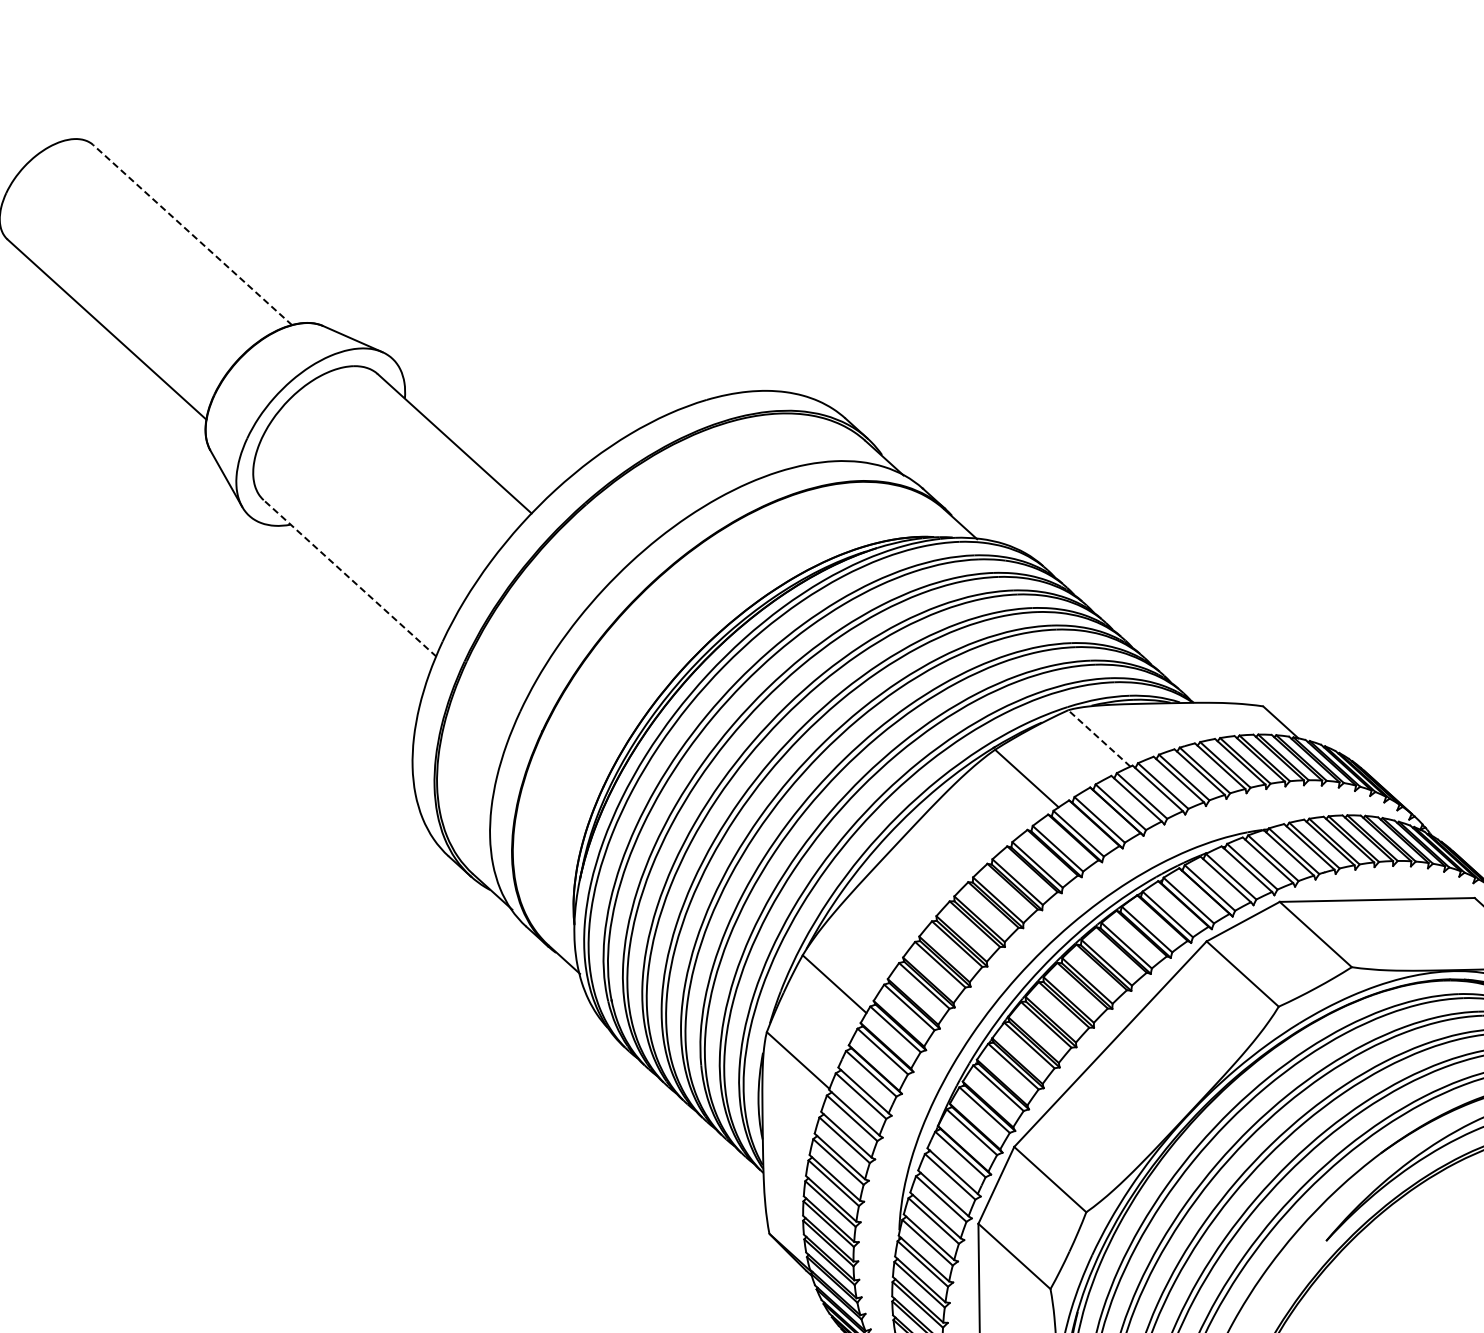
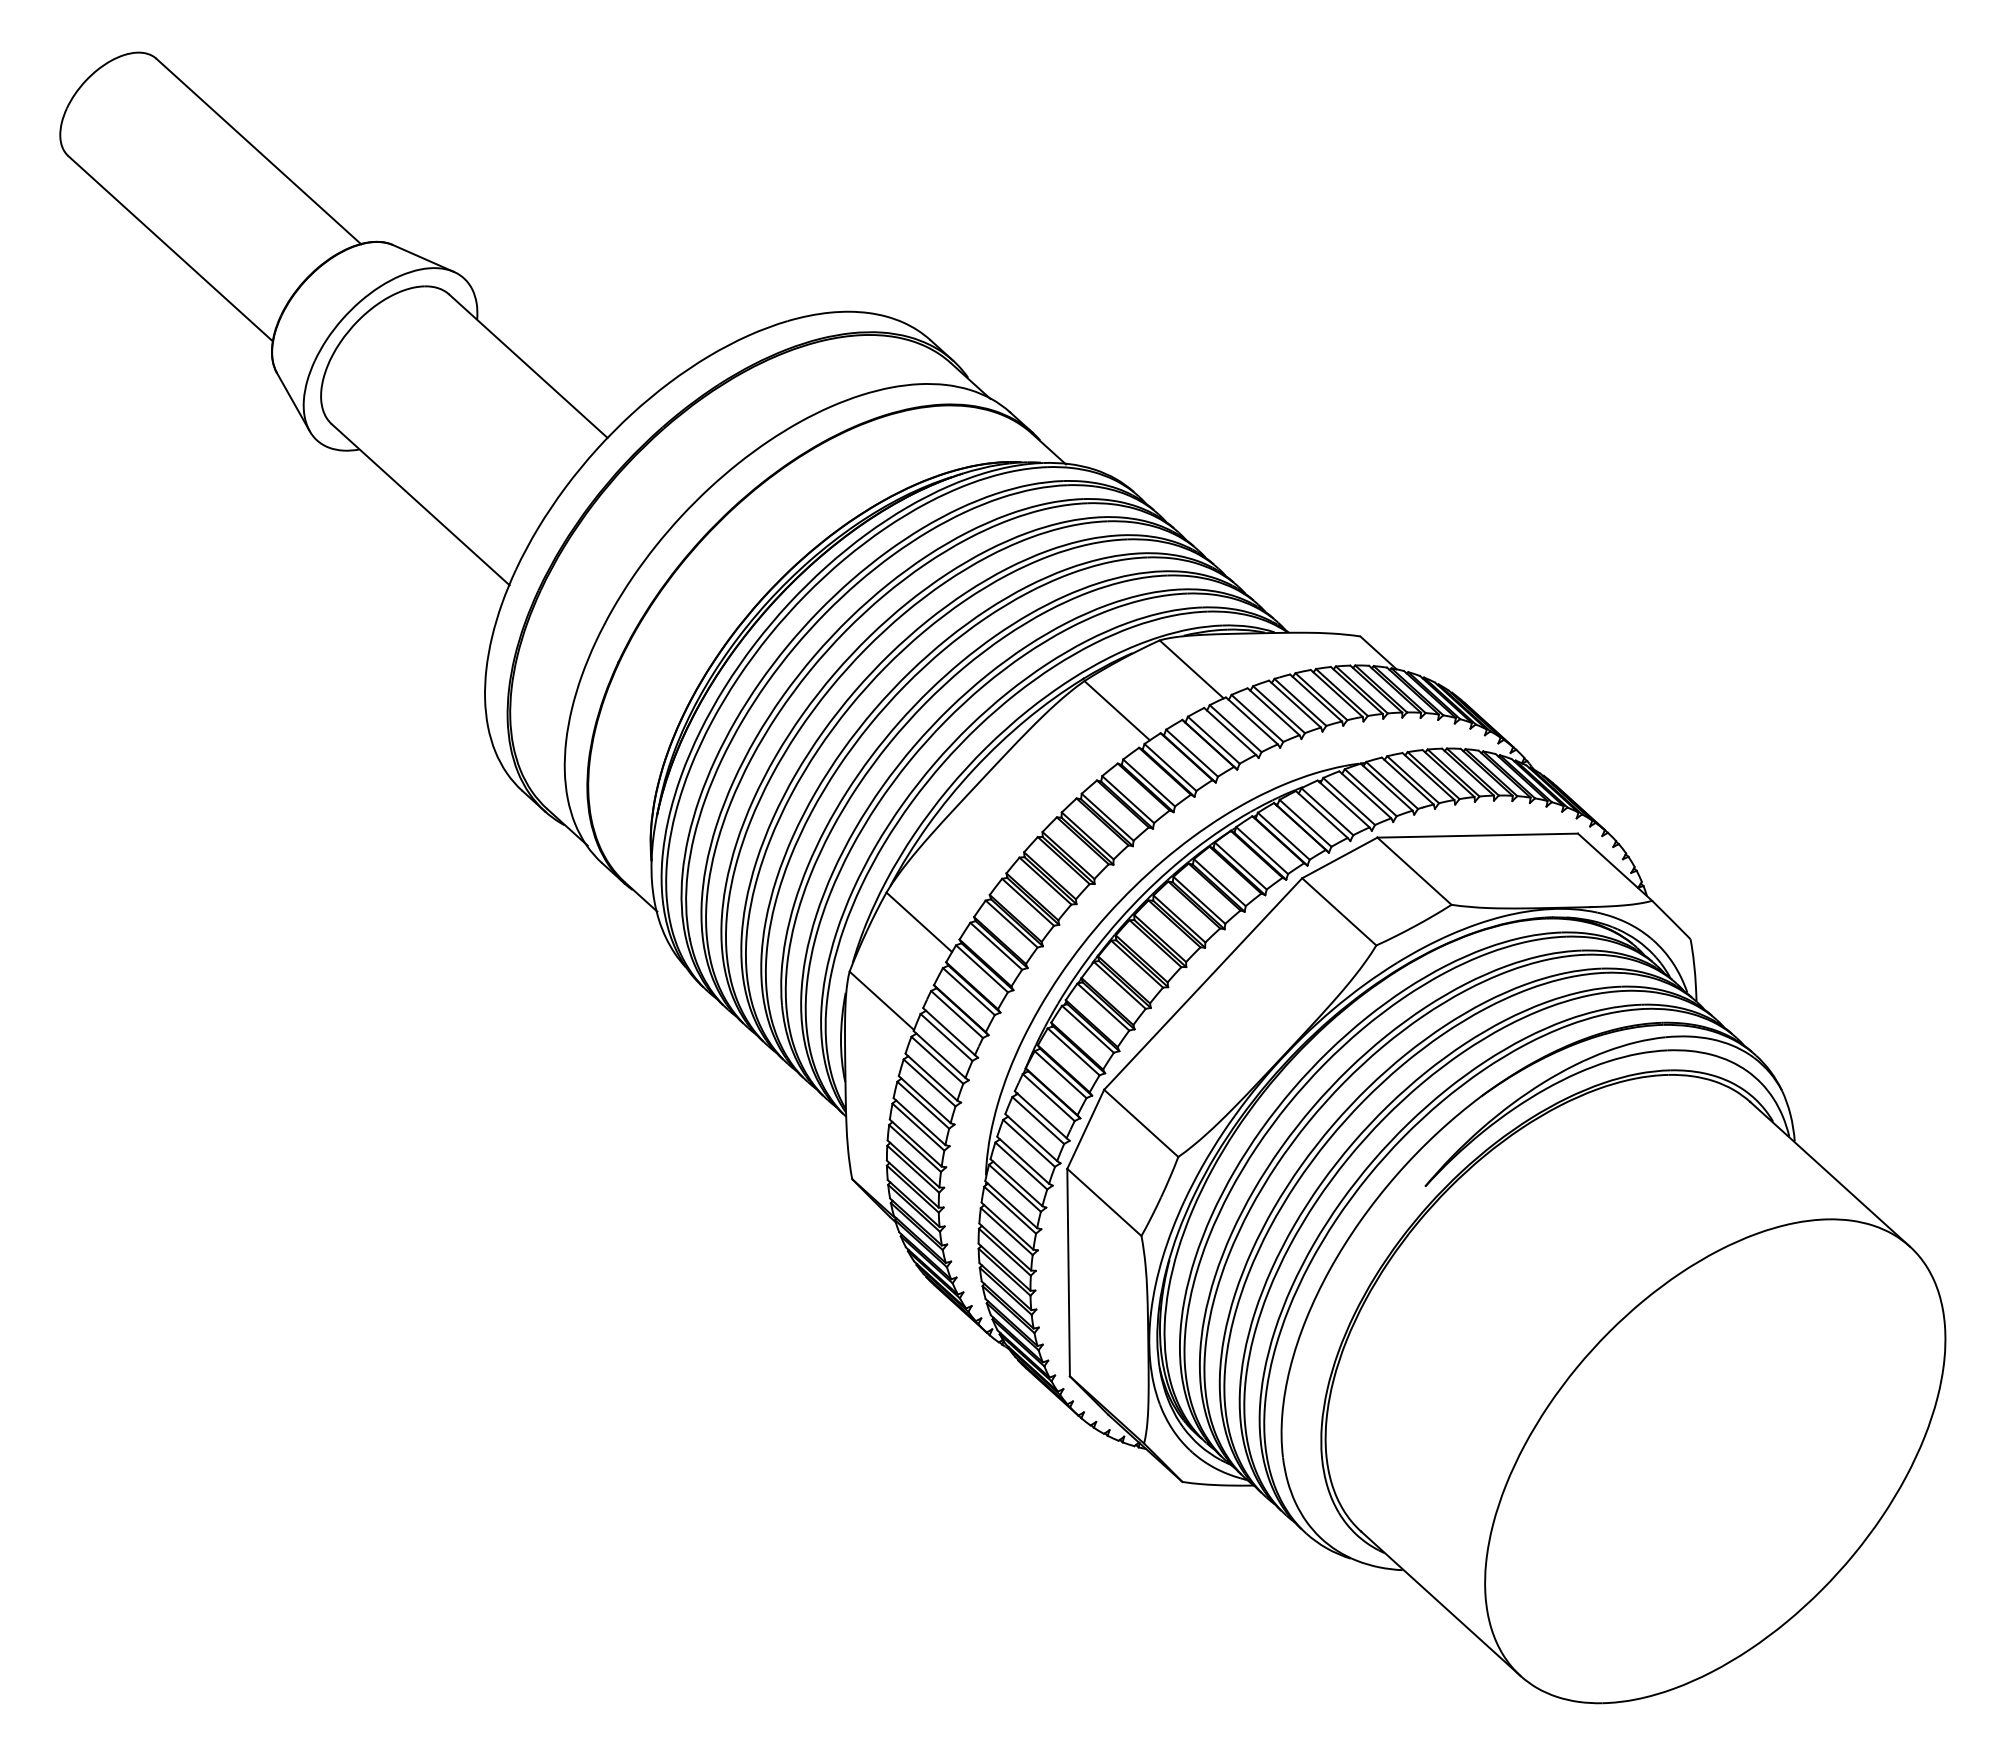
line: (192, 235) -> (258, 151), dashed -> solid
line: (349, 578) -> (420, 504), dashed -> solid
line: (1099, 738) -> (1191, 669), dashed -> solid

